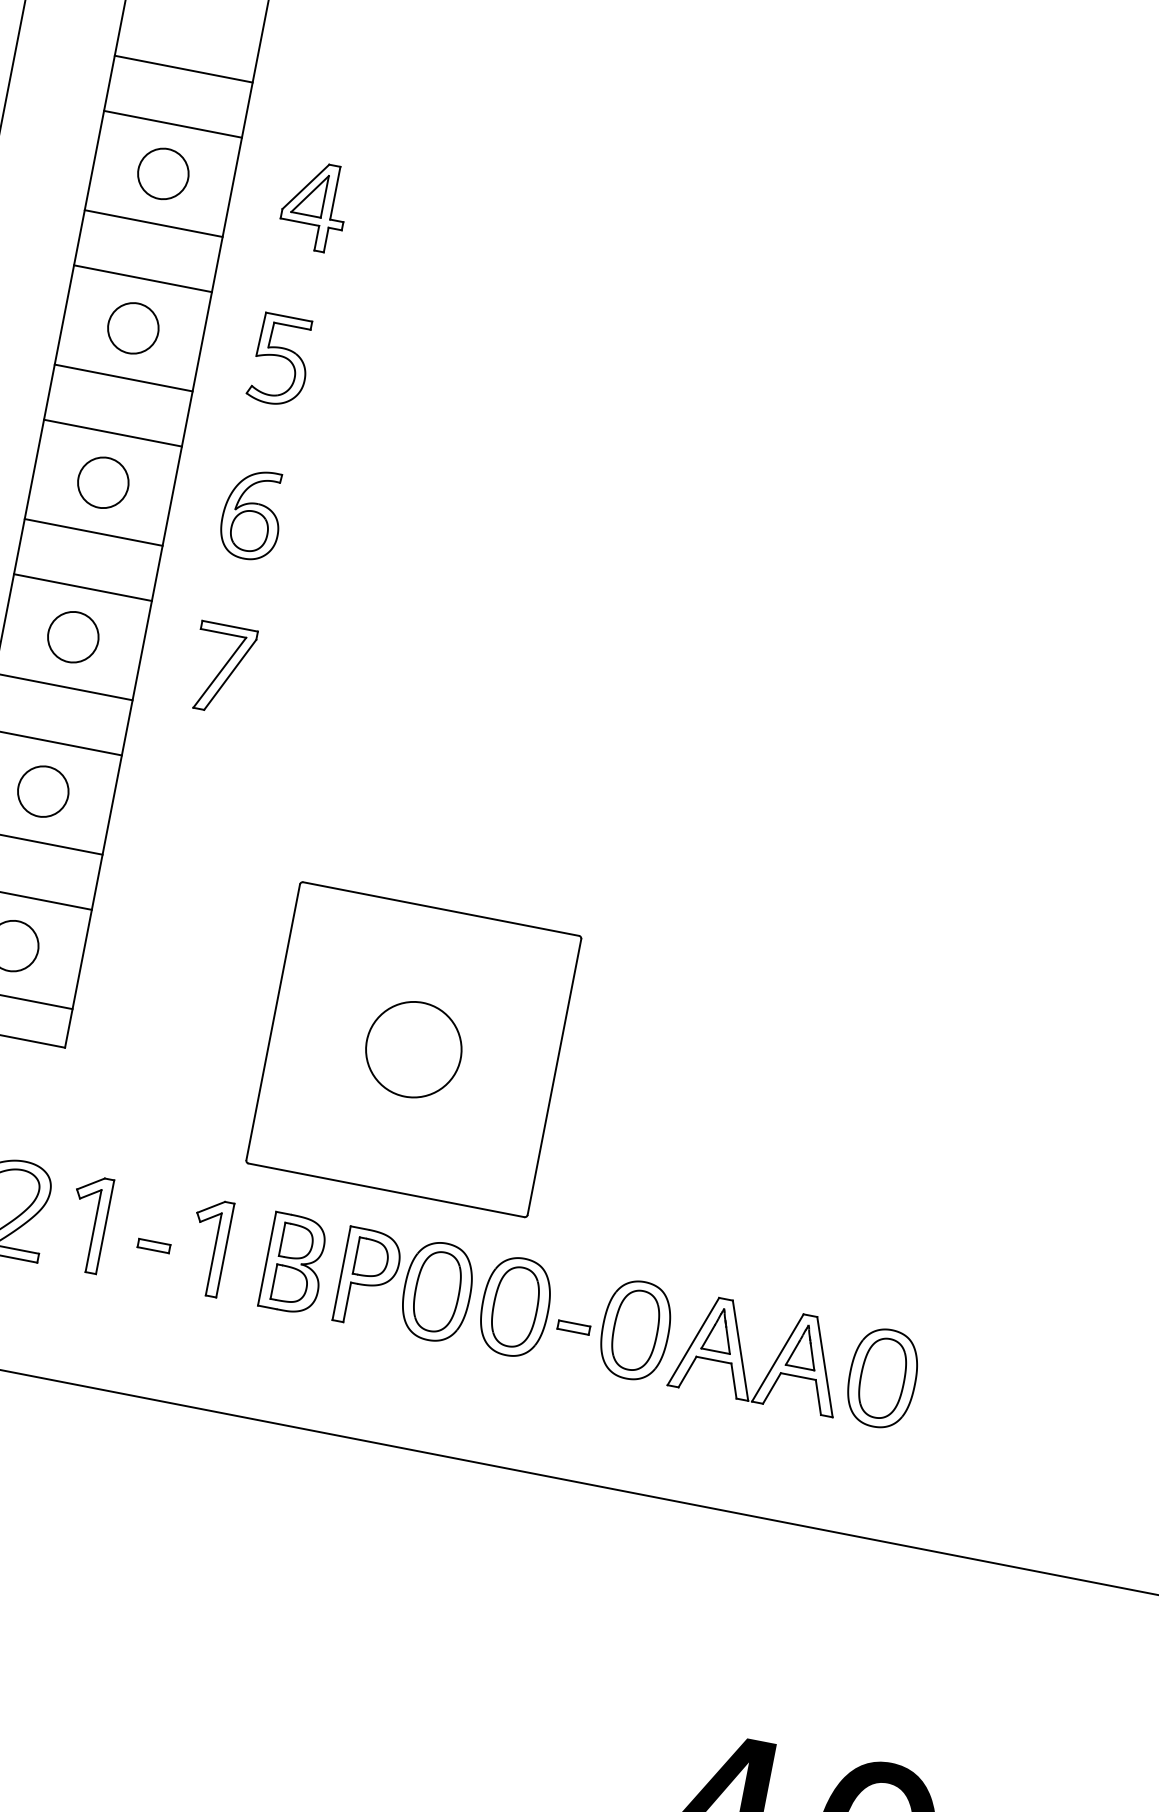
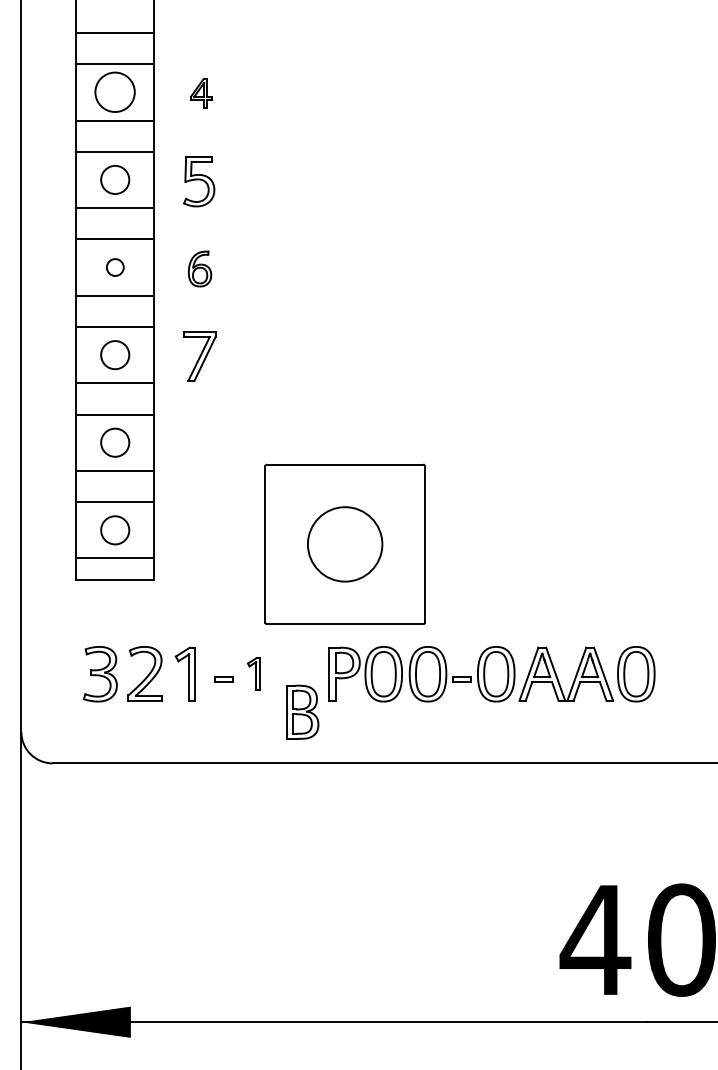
circle: (163, 174) -> (115, 92), size x1.4
part: (315, 205) -> (201, 93), size x0.6
circle: (103, 482) -> (115, 267), size x0.6
part: (251, 513) -> (199, 268), size x0.7
circle: (412, 1049) -> (344, 544), size x1.4
part: (207, 1245) -> (253, 673), size x0.6
part: (294, 1262) -> (302, 711), moved

